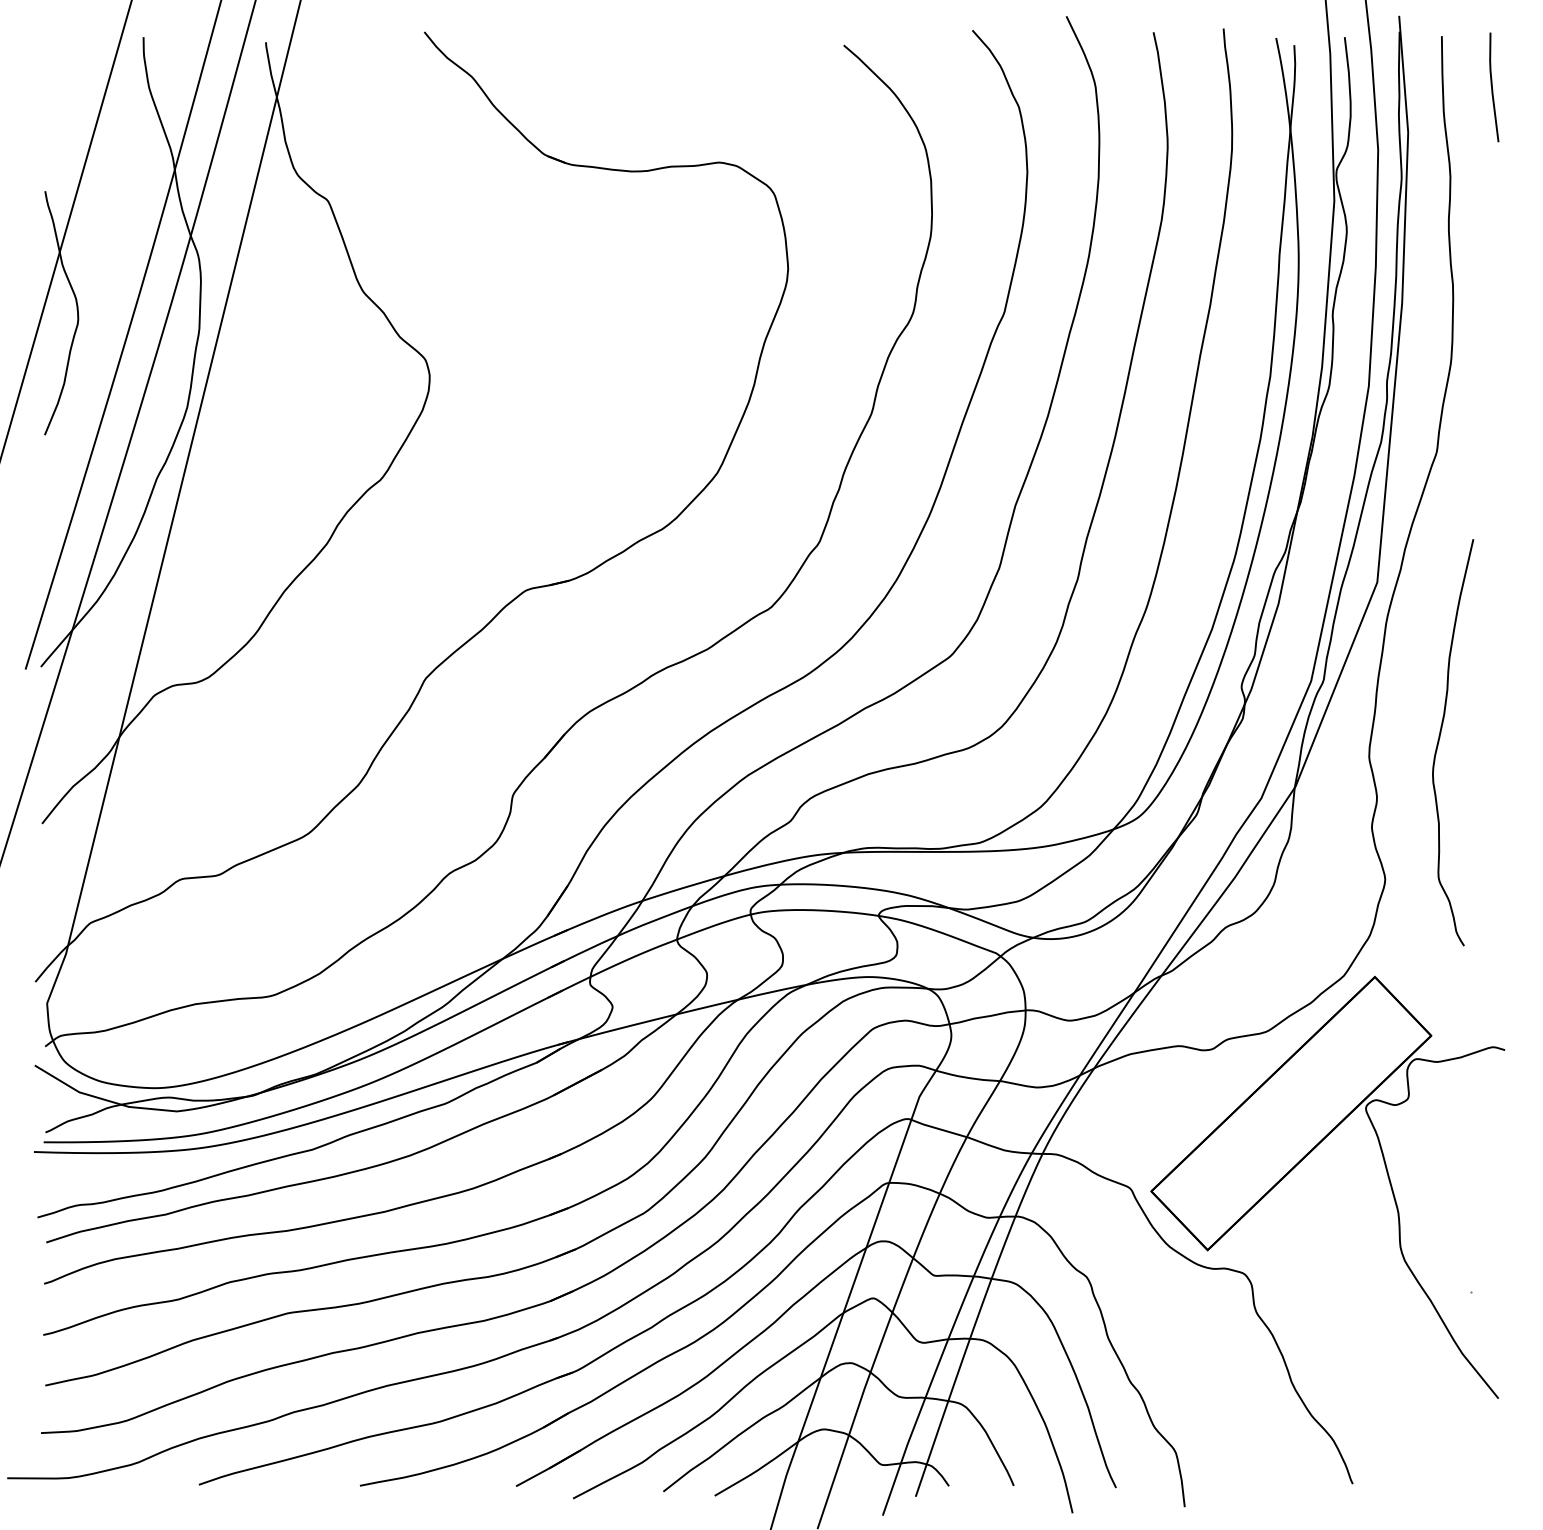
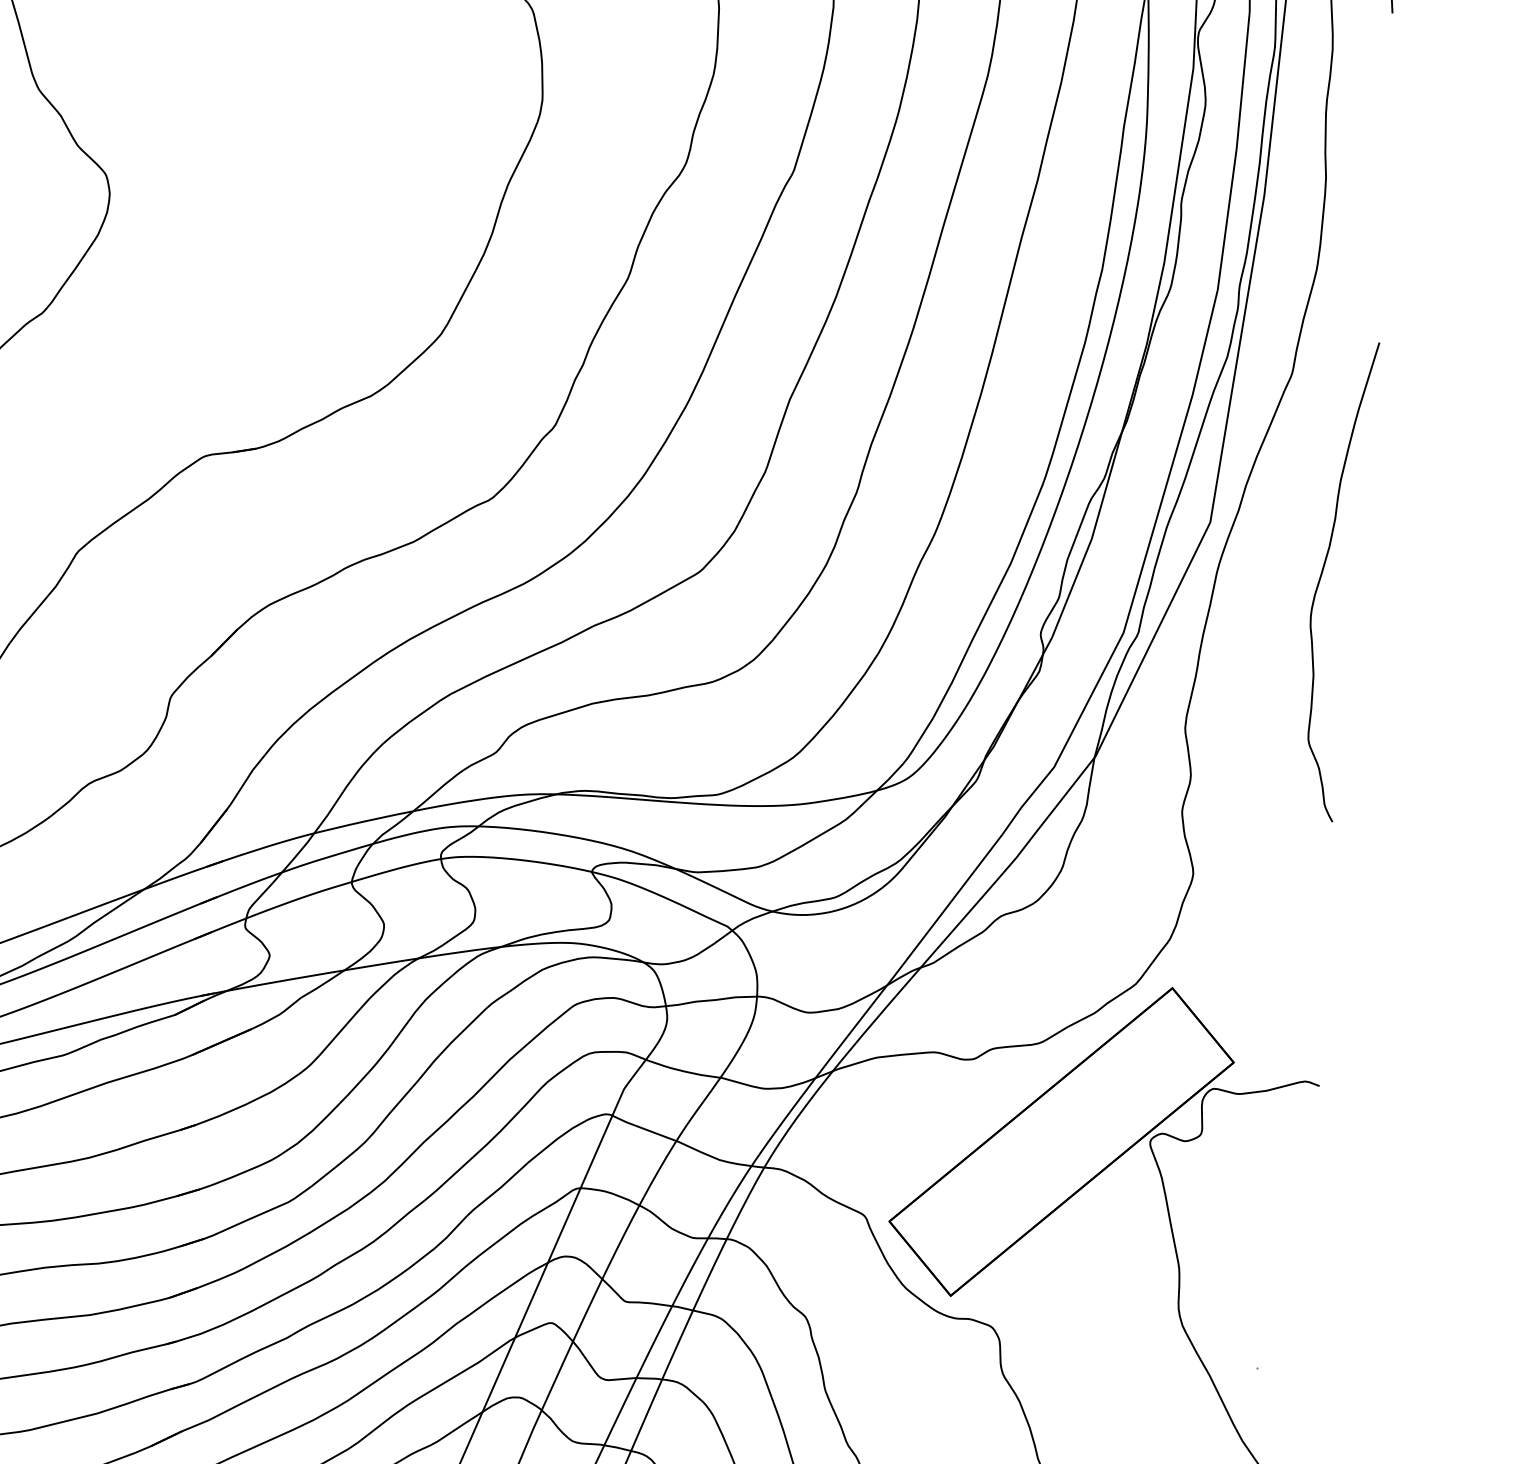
curve: (1440, 737) -> (1323, 573), moved

